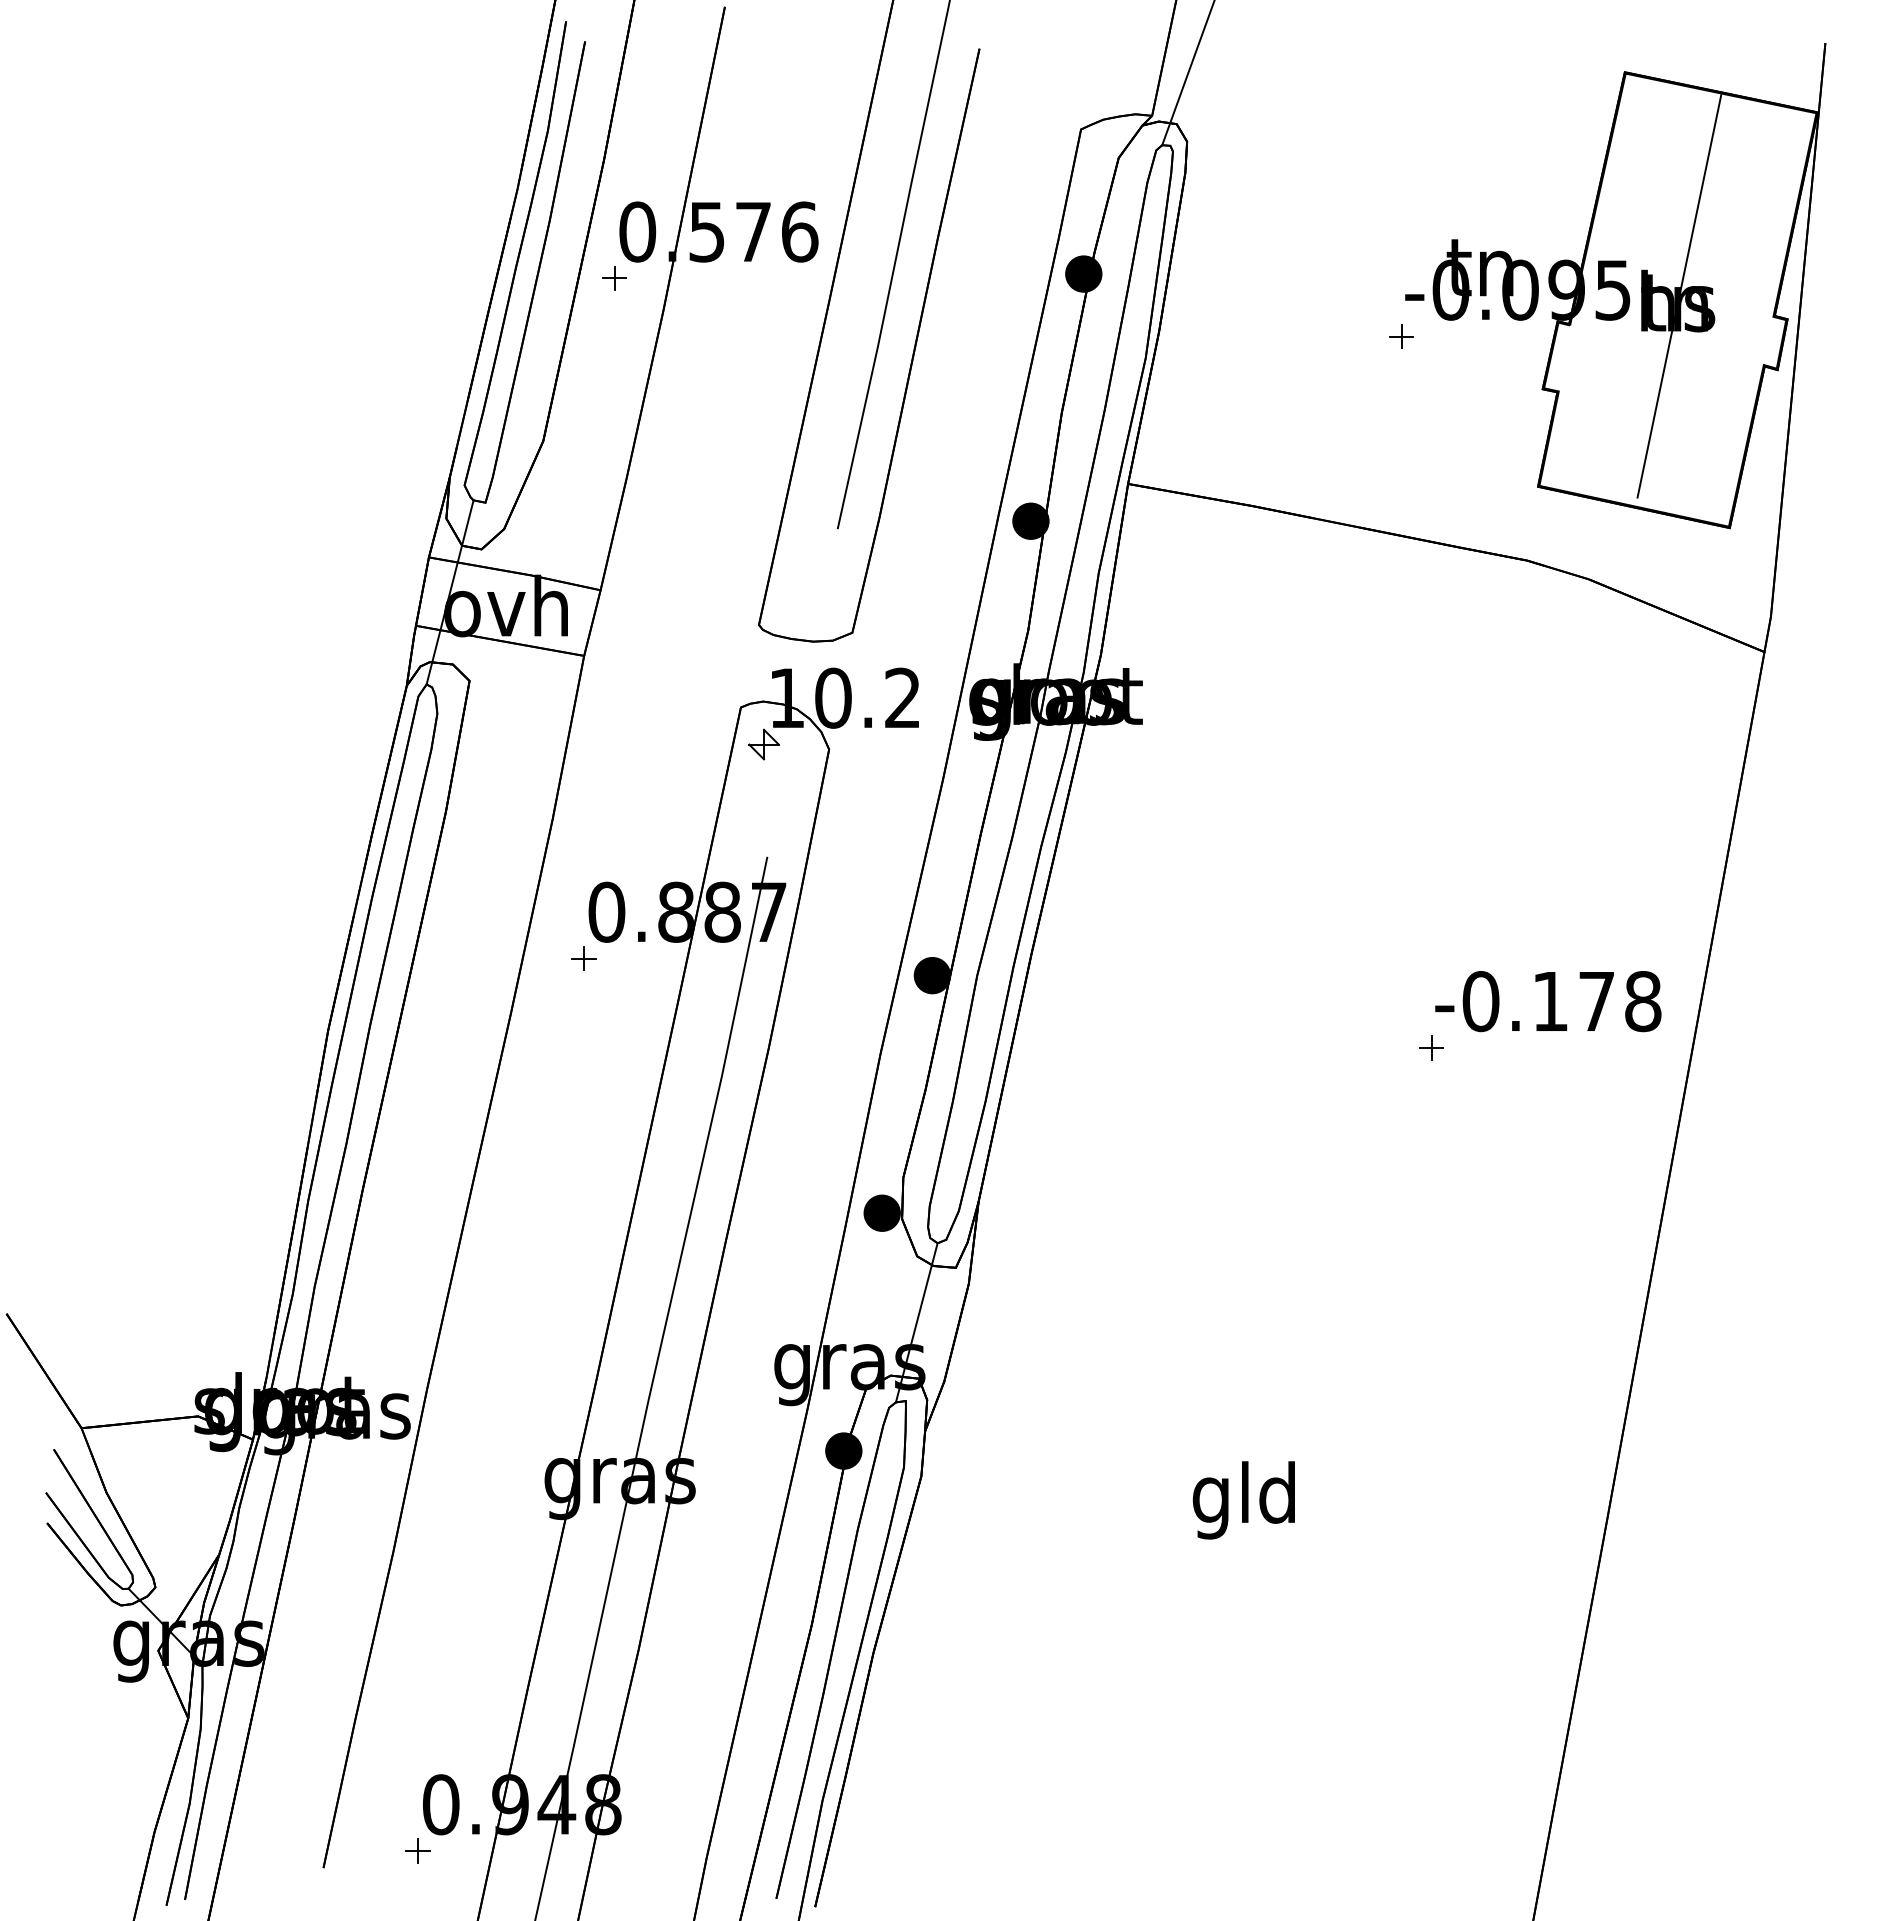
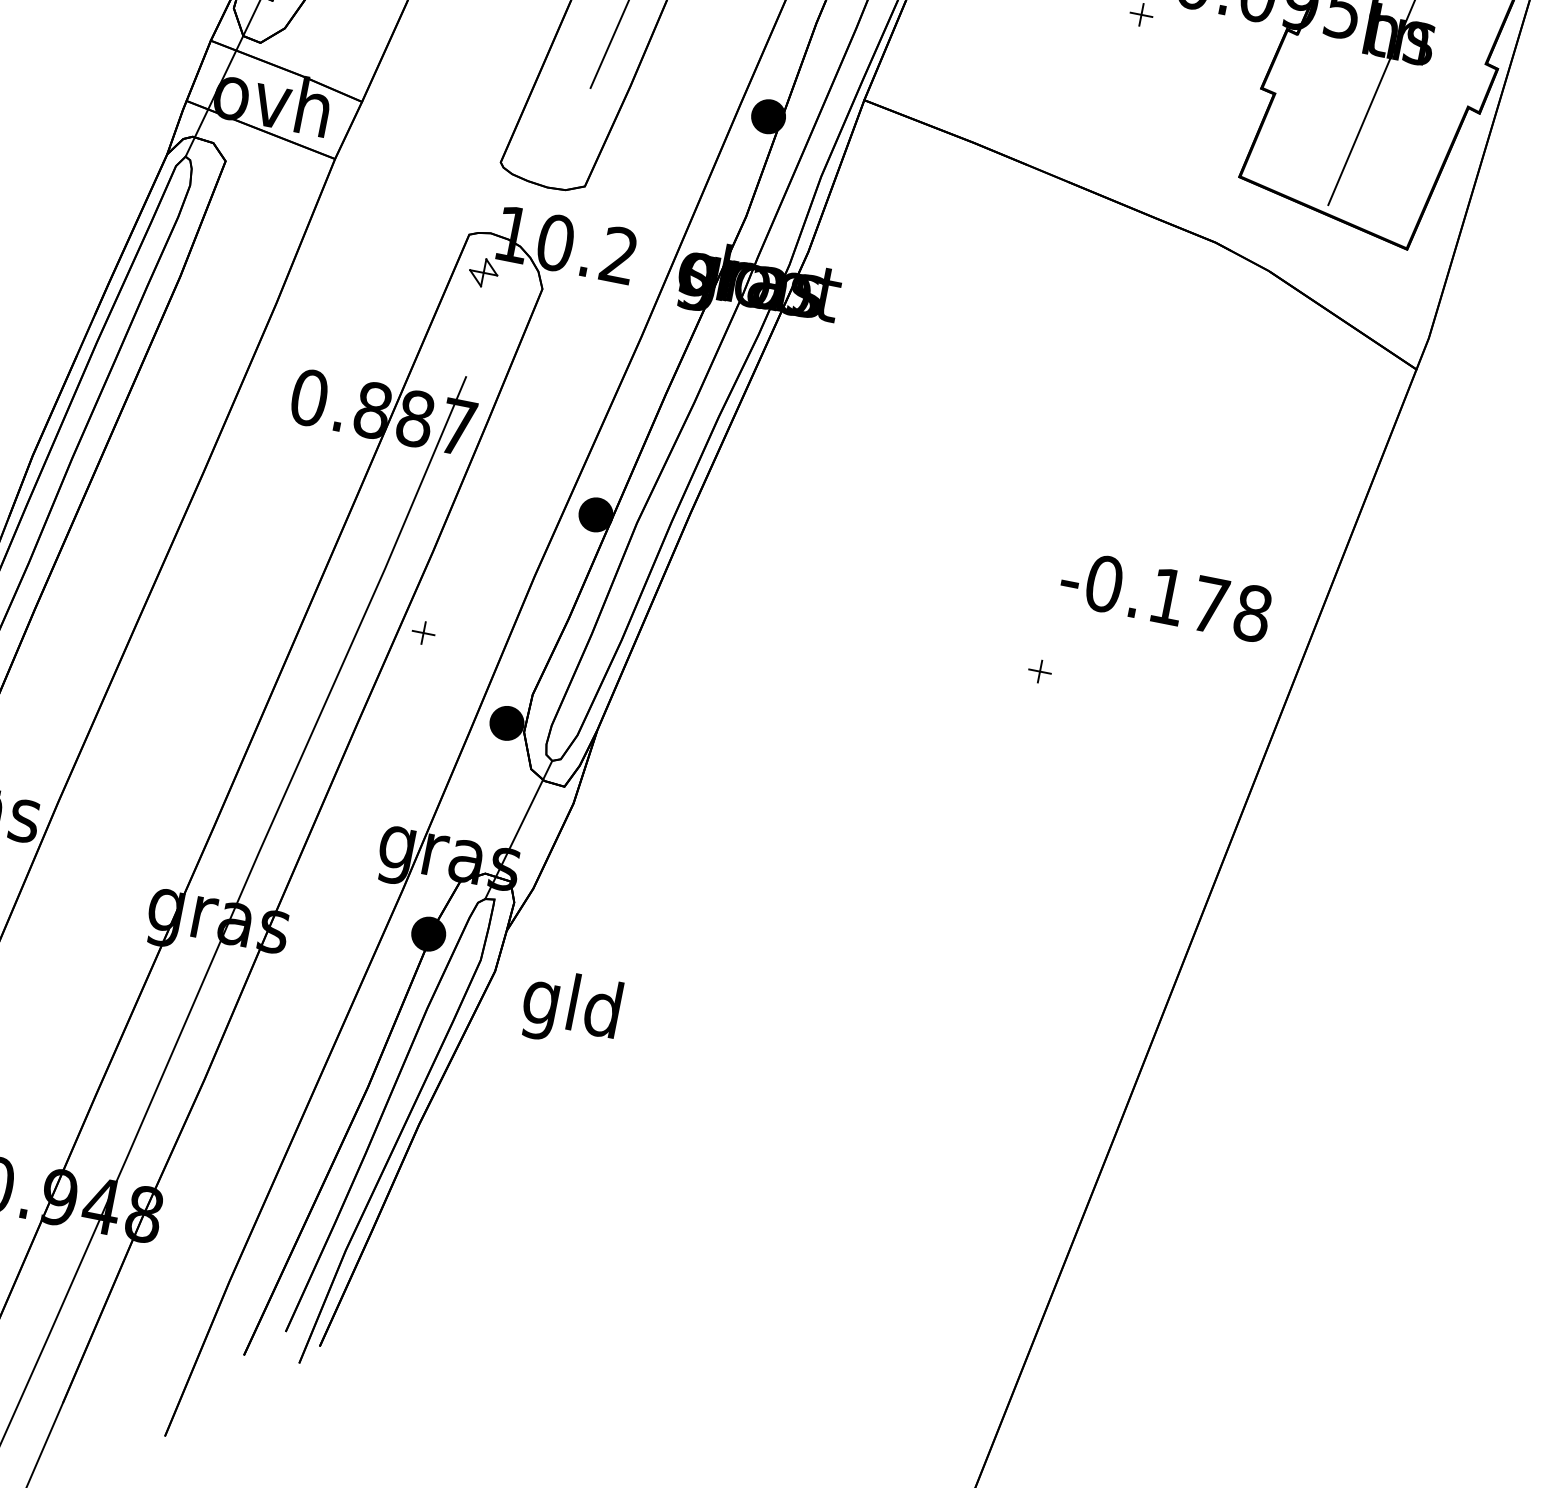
part: (583, 958) -> (423, 632), moved
text: (1548, 1001) -> (1166, 596), moved
text: (1243, 1500) -> (570, 1009), moved

